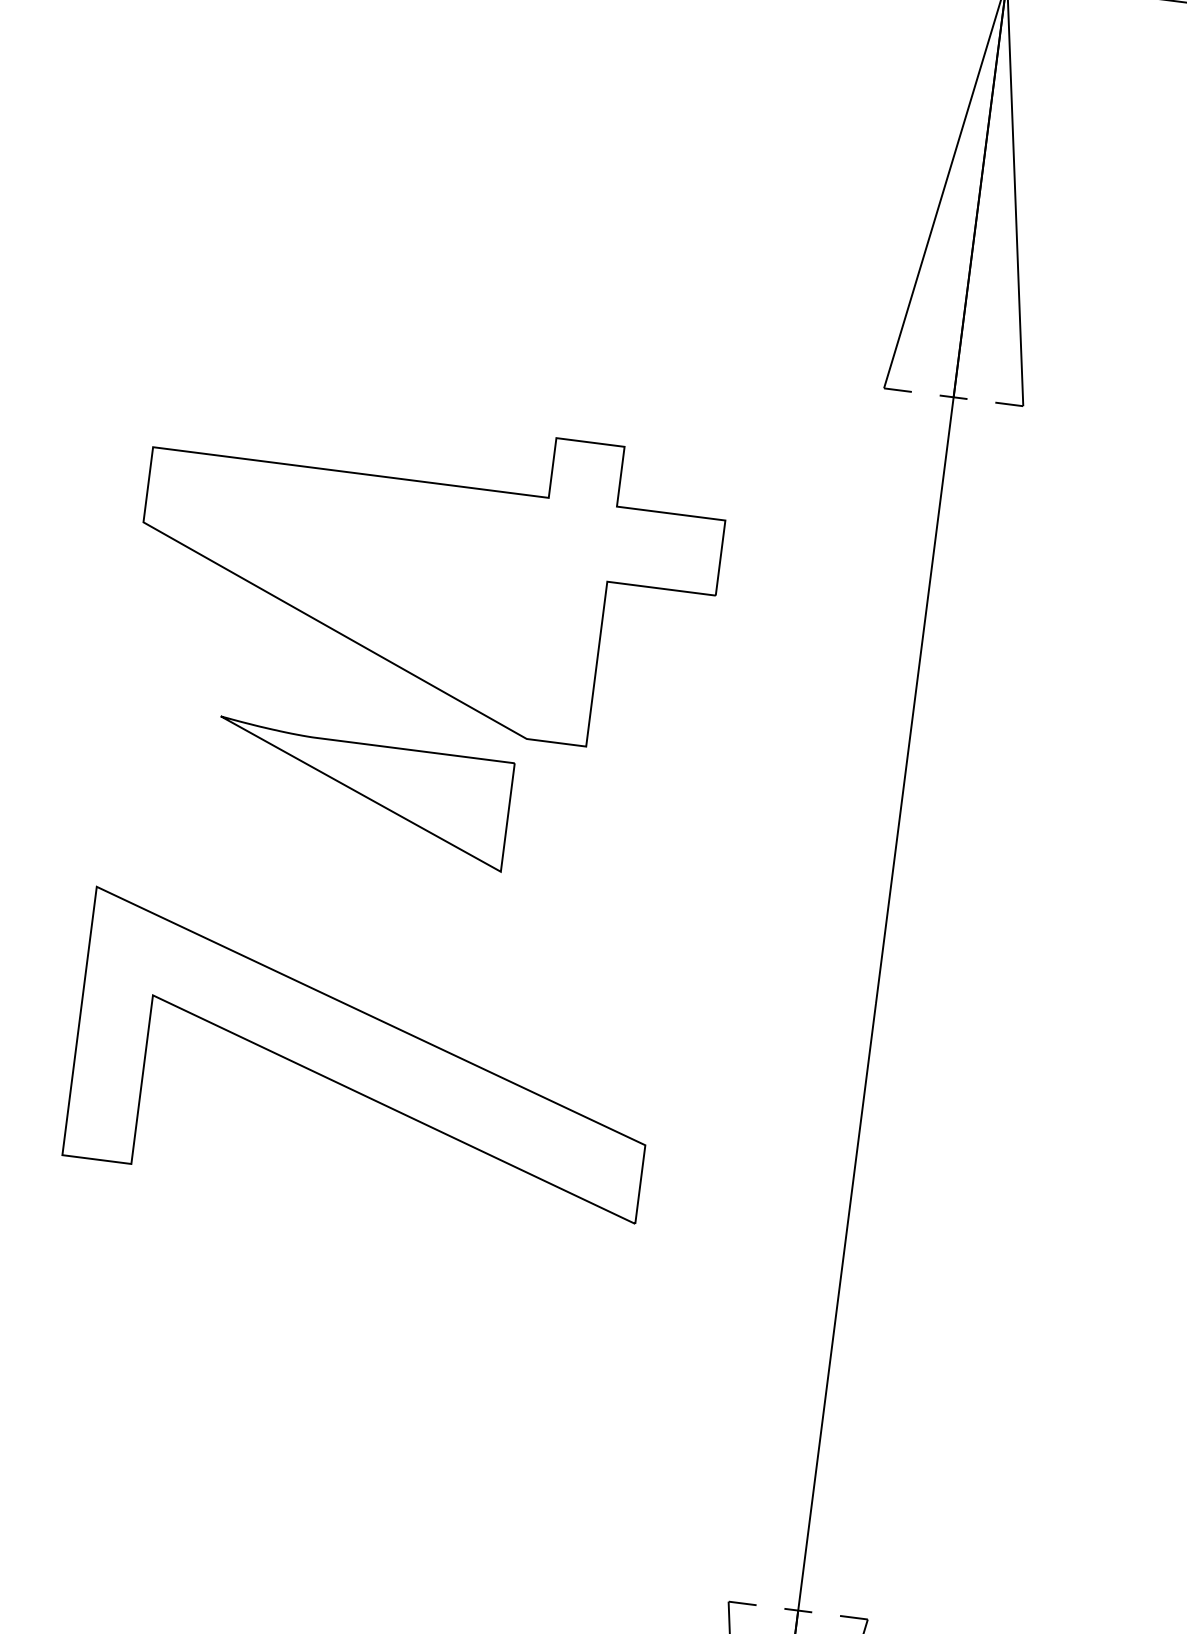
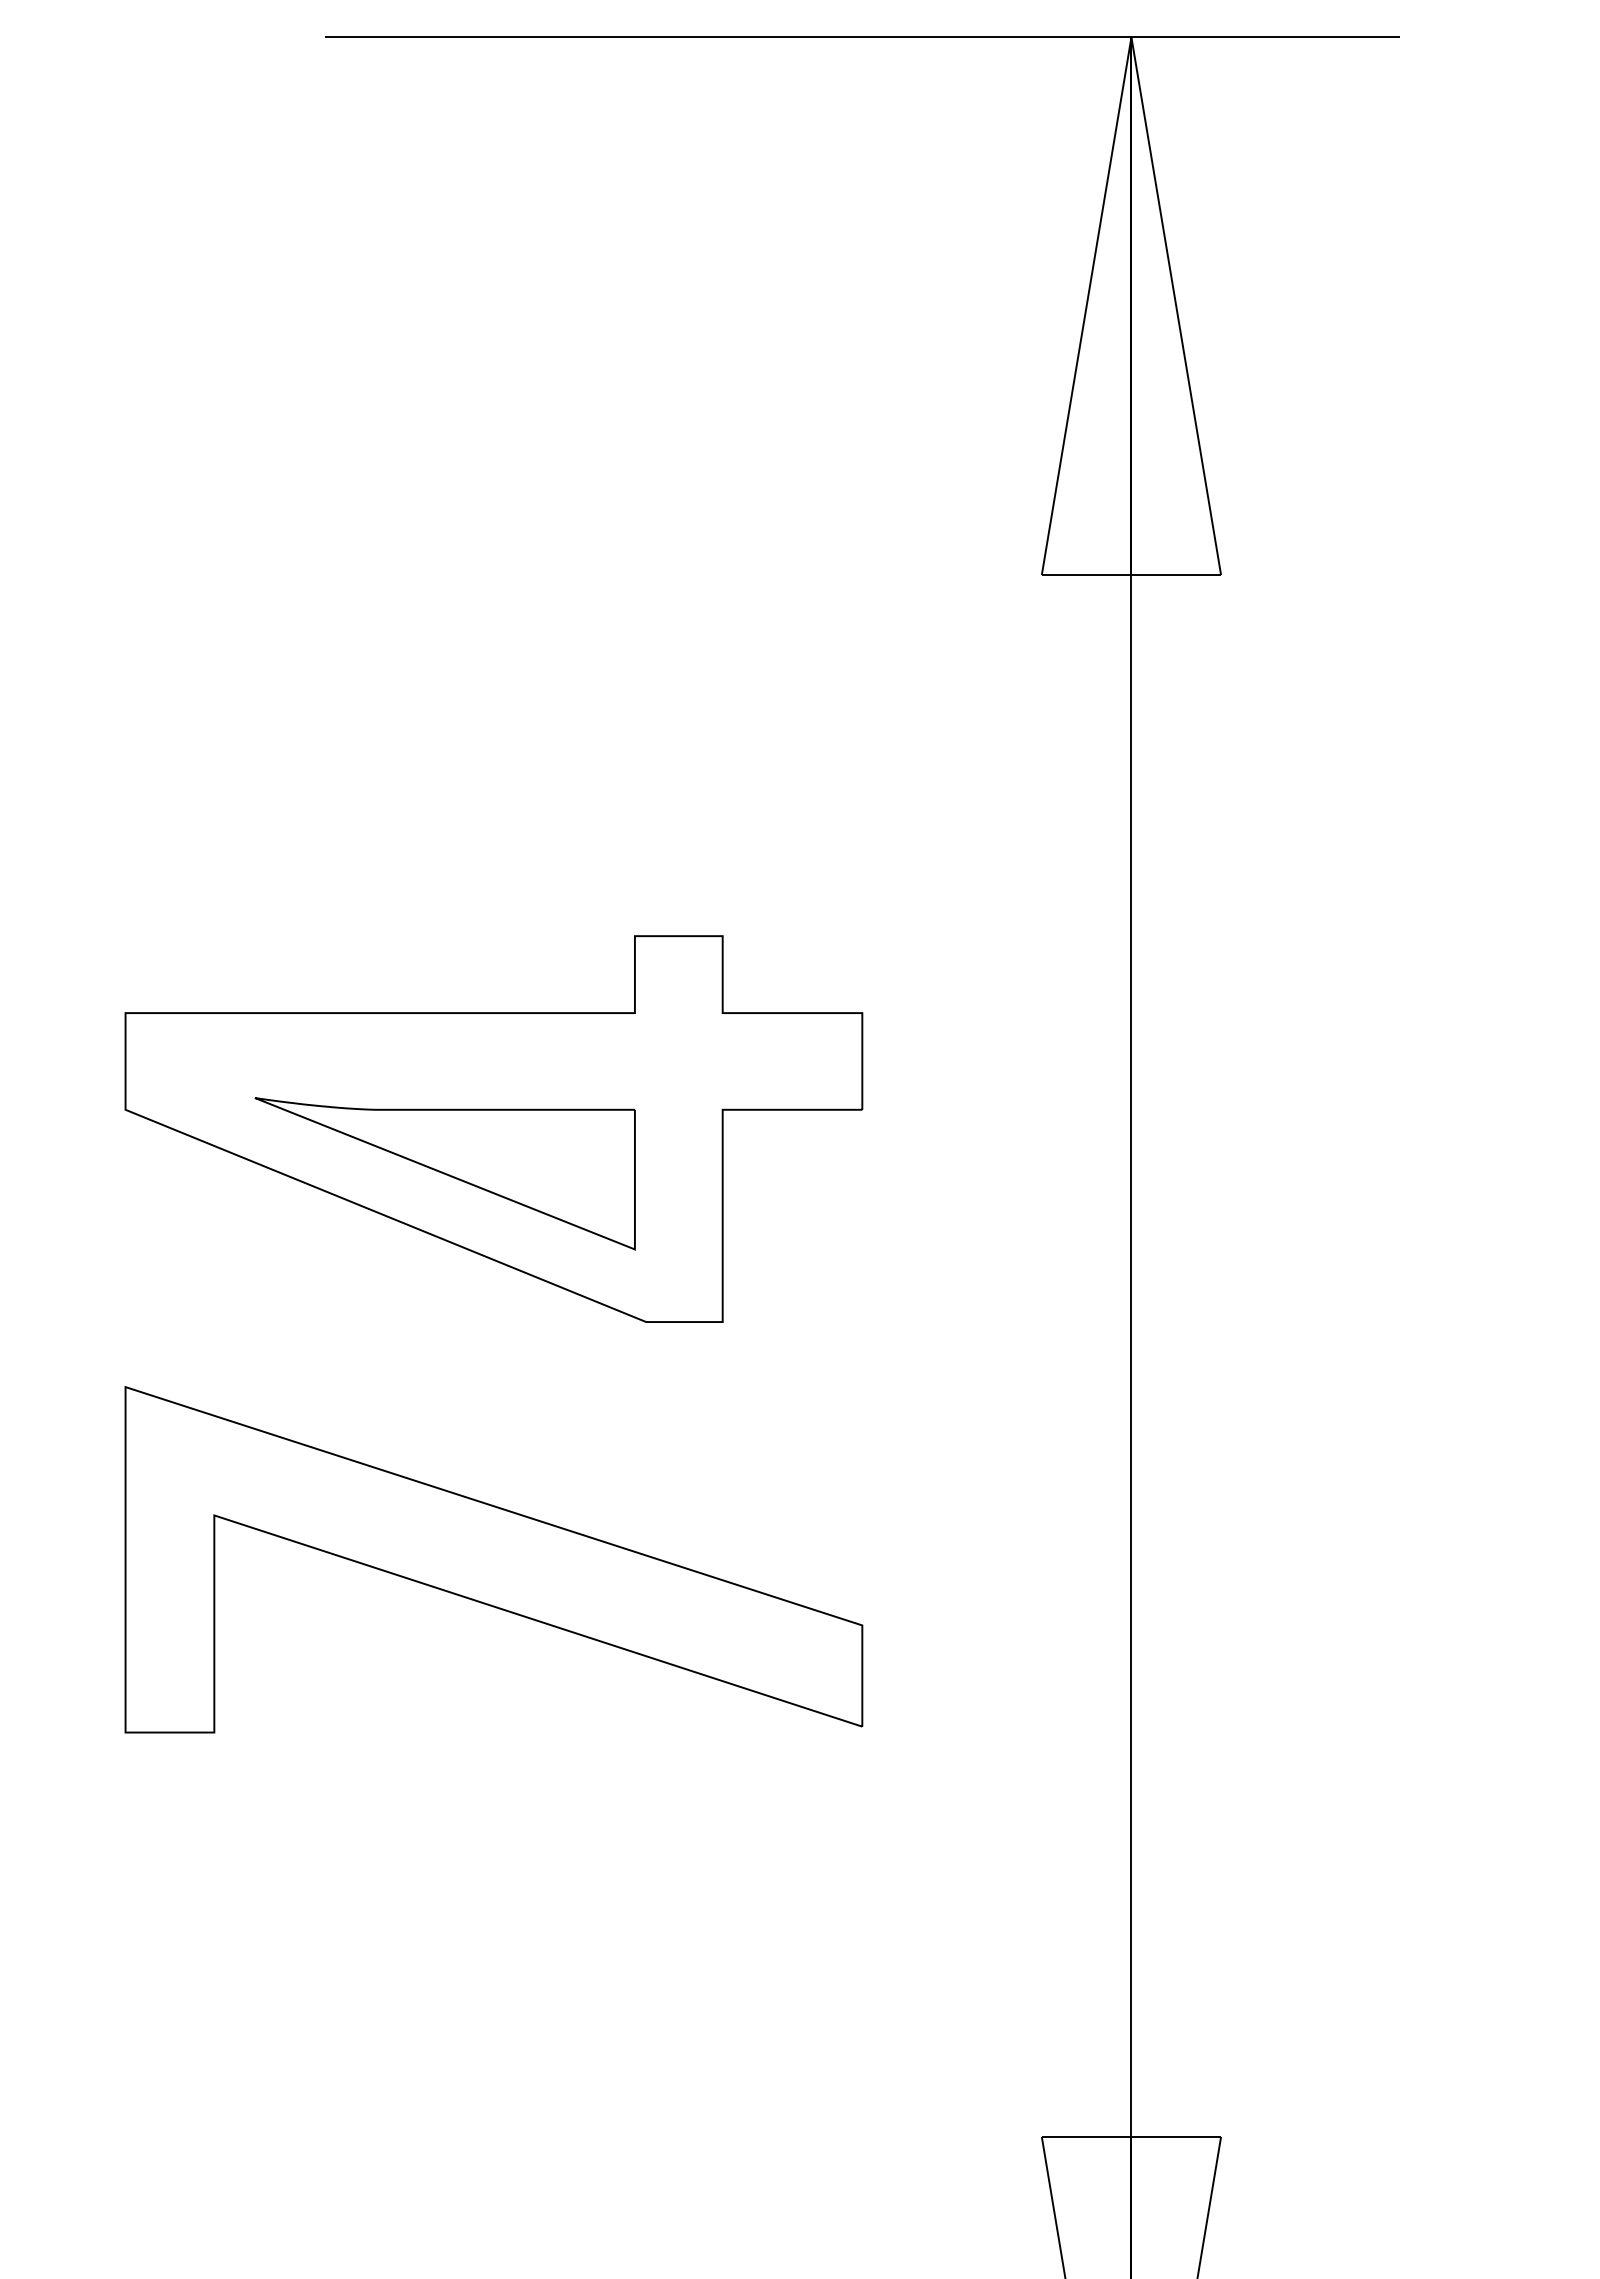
line: (953, 397) -> (1131, 575), dashed -> solid
part: (427, 573) -> (493, 1128), moved
part: (365, 1057) -> (493, 1559), moved
line: (798, 1610) -> (1131, 2136), dashed -> solid

